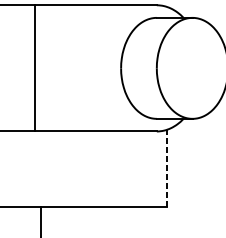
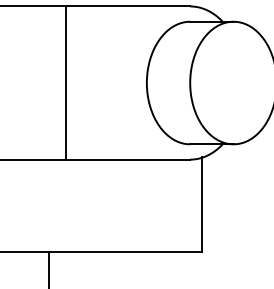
line: (35, 67) -> (65, 82), moved
line: (166, 167) -> (202, 203), dashed -> solid

